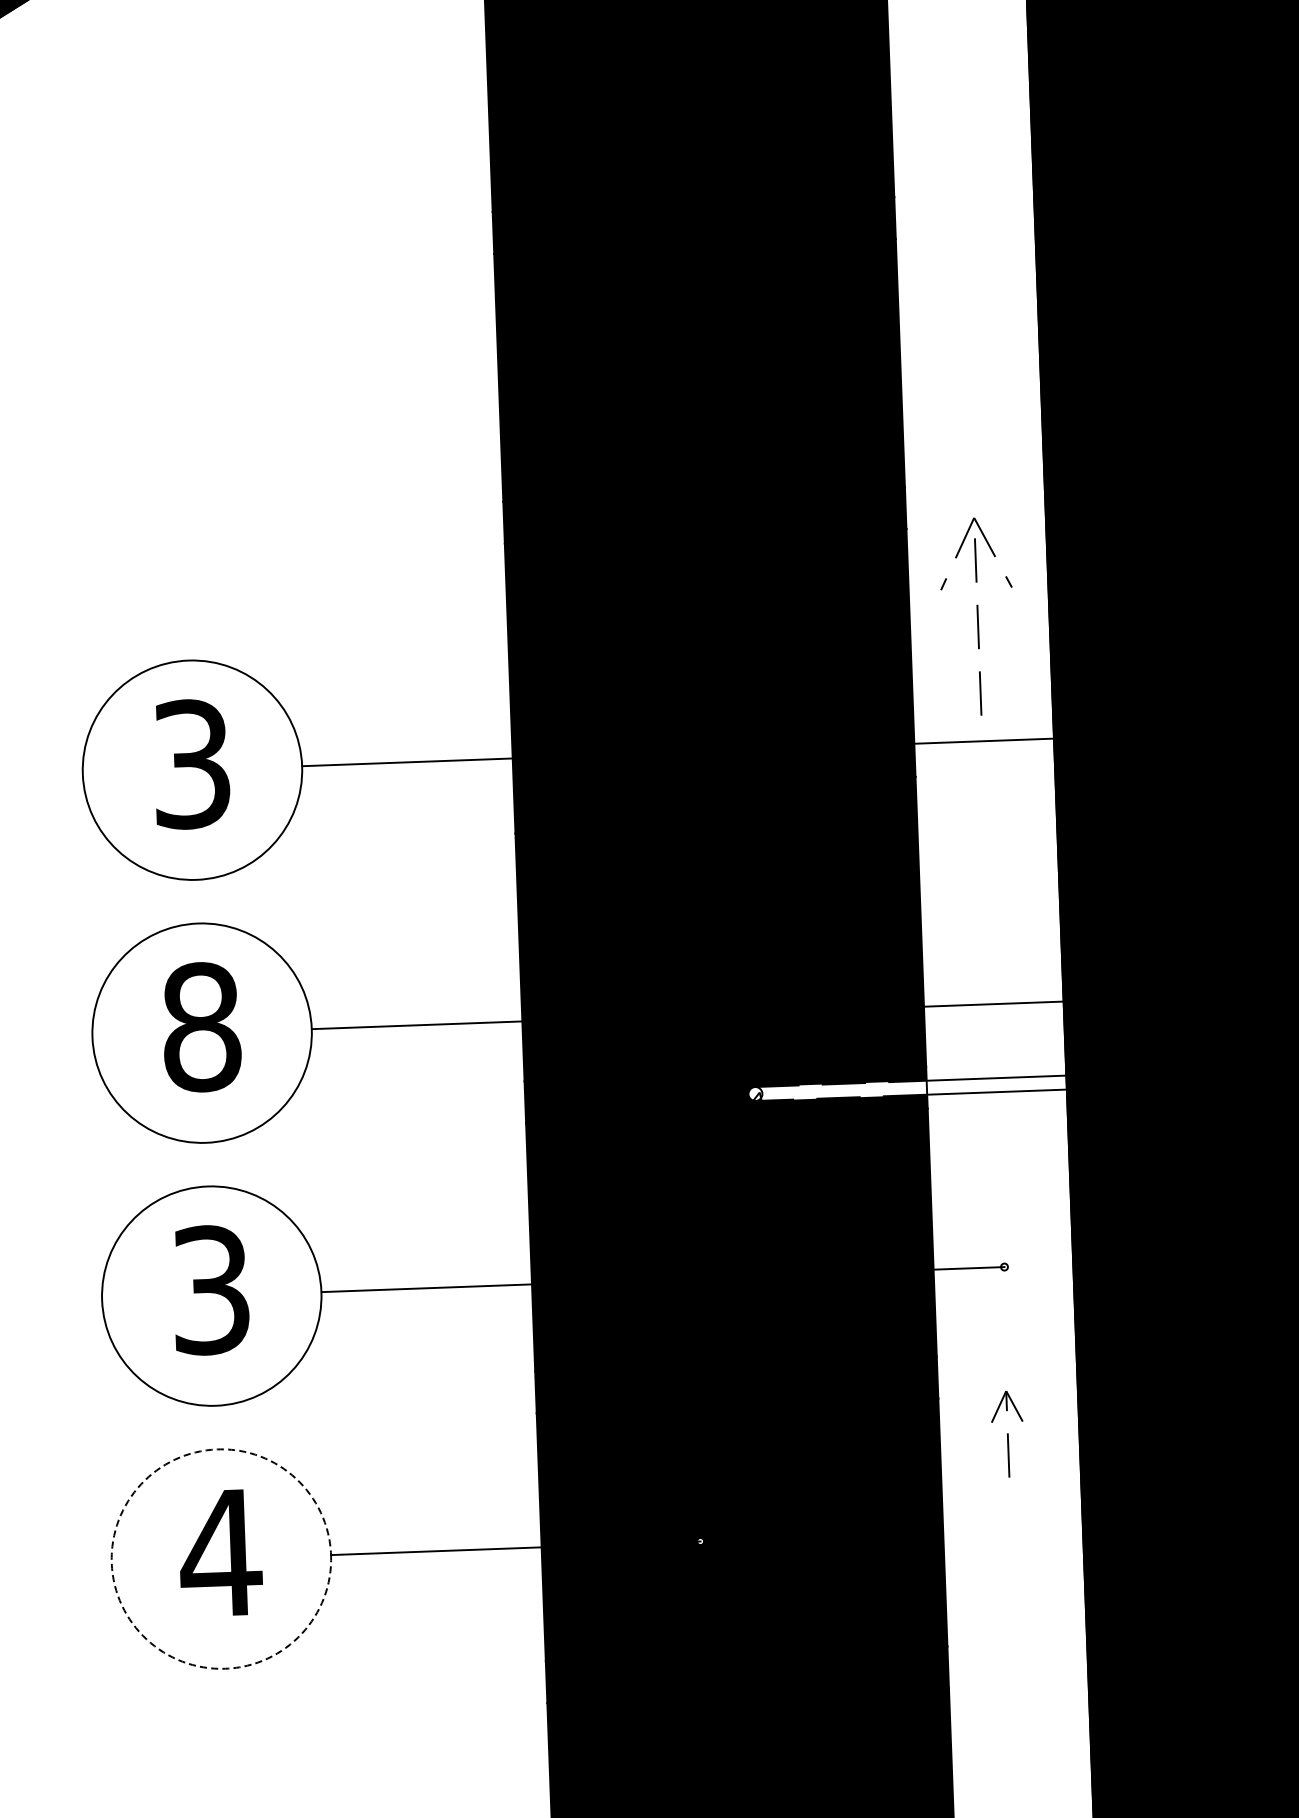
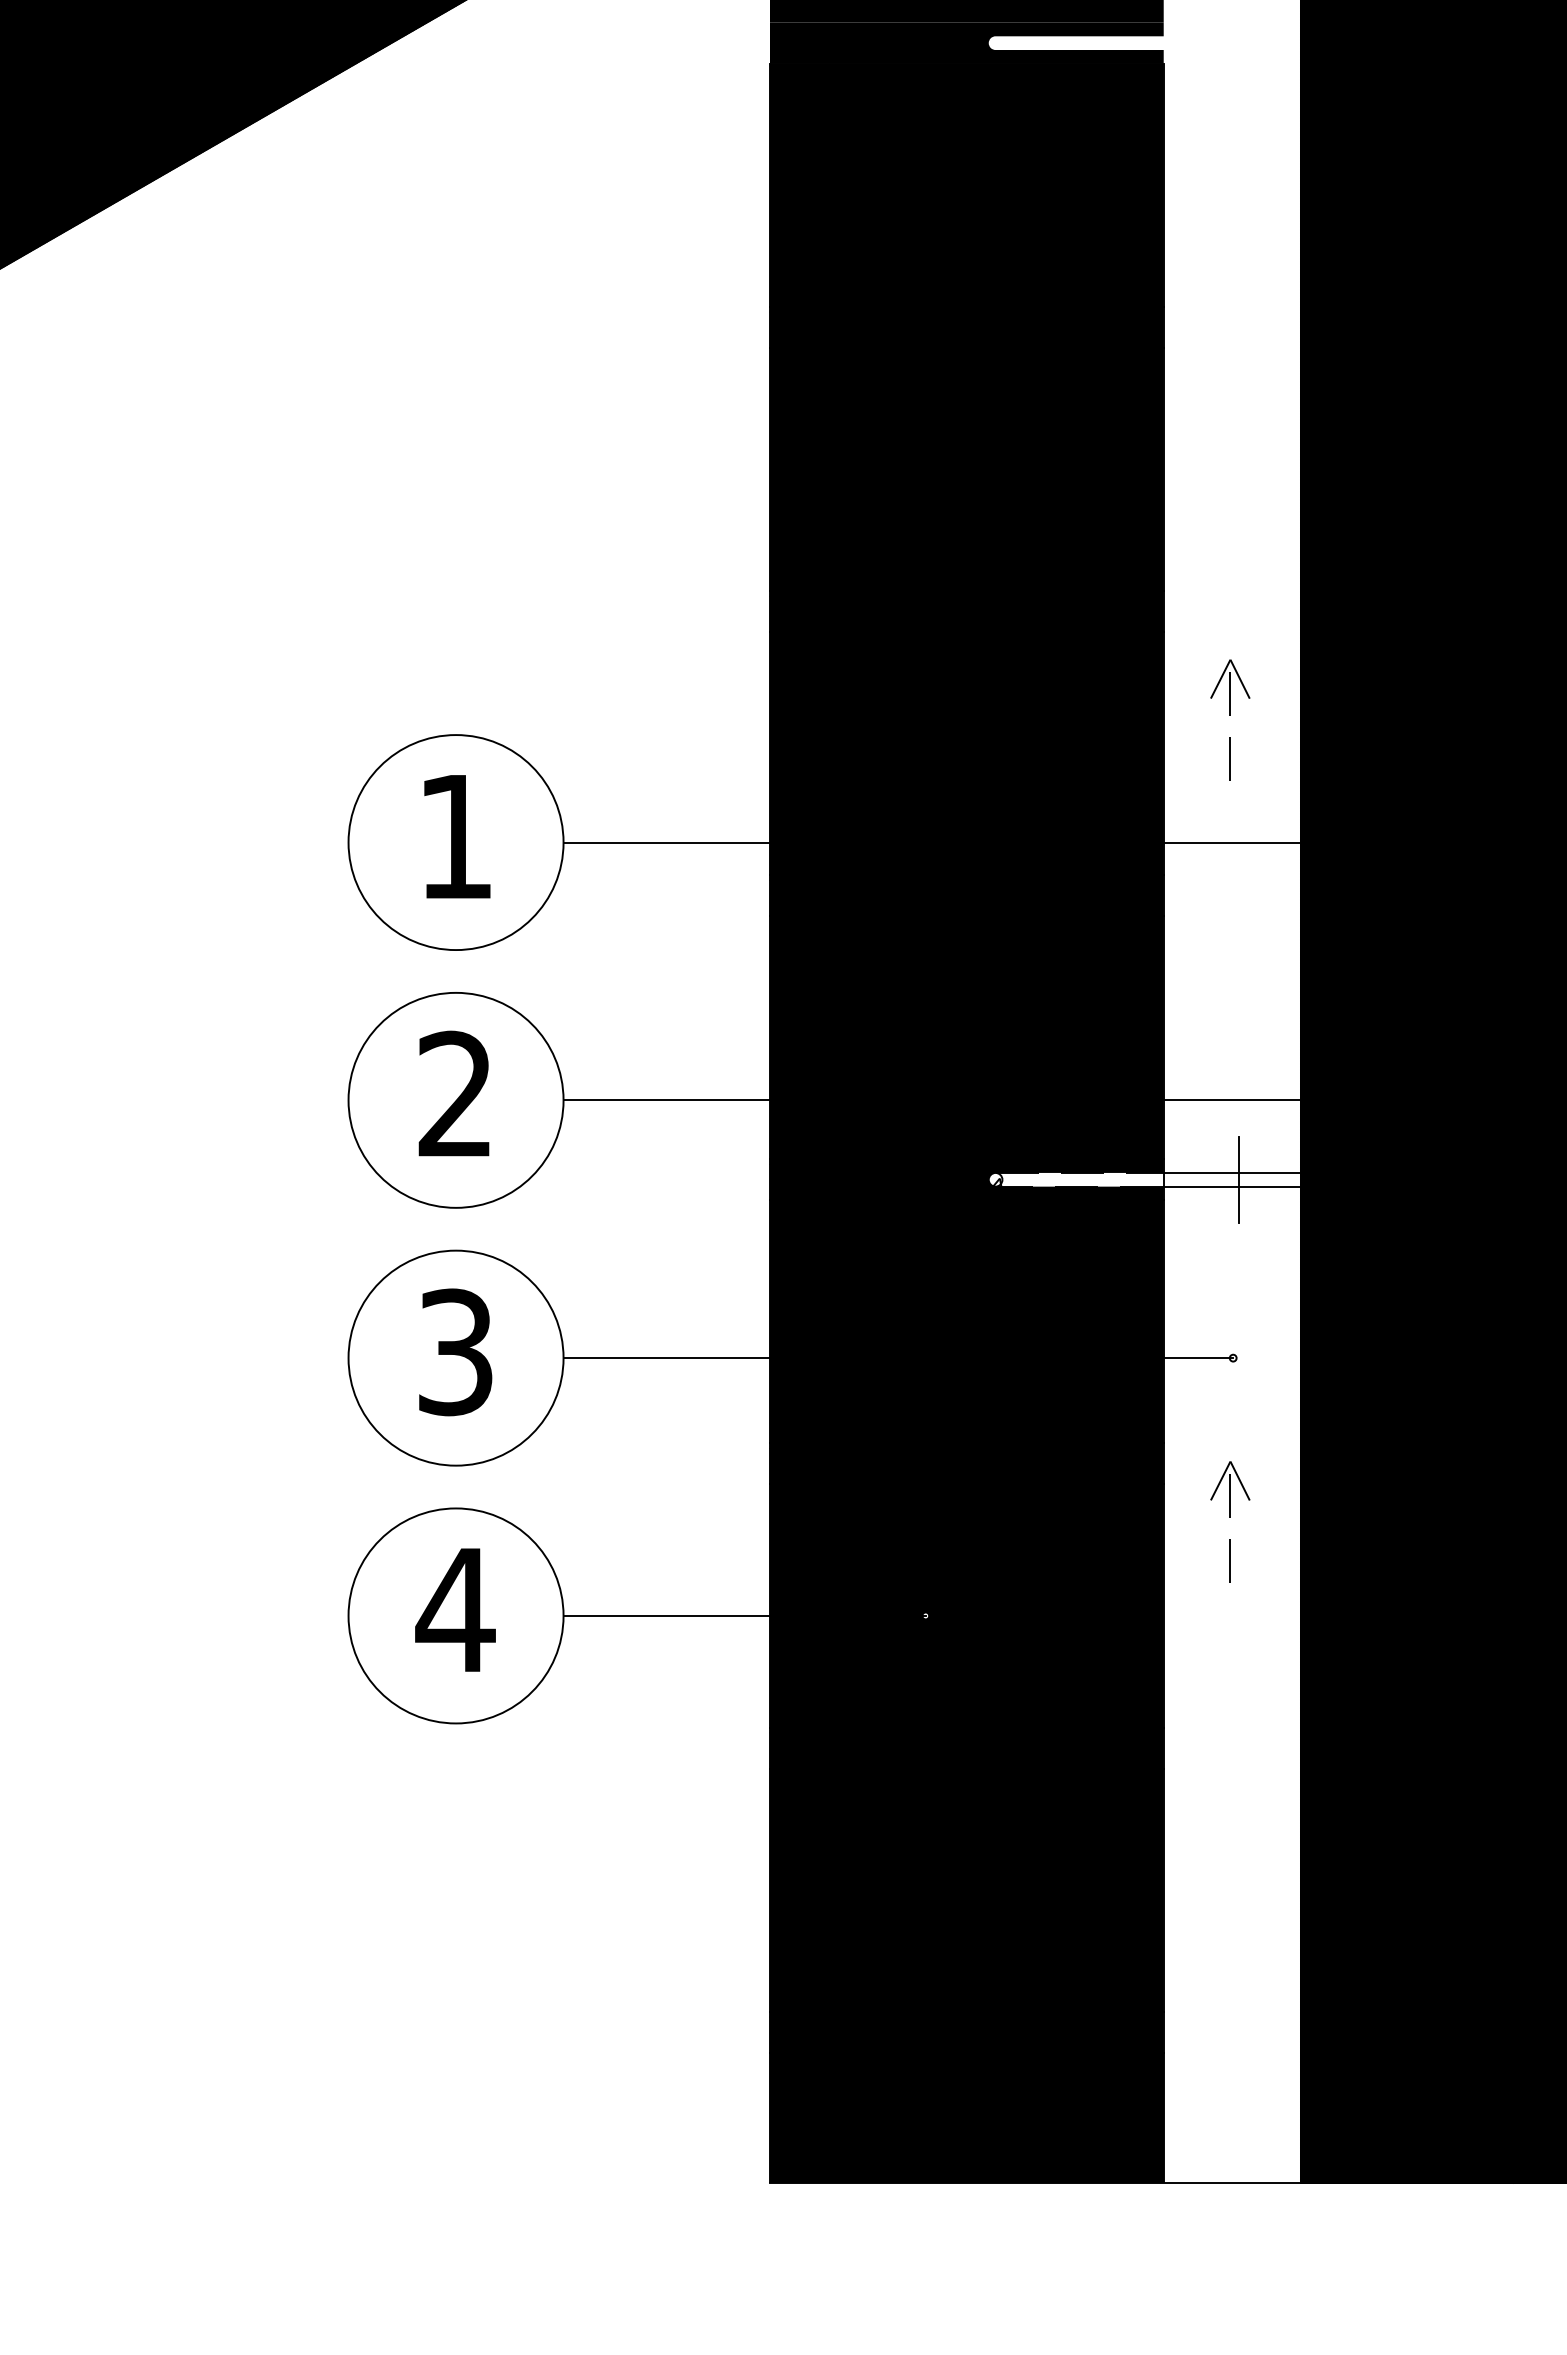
part: (977, 615) -> (1230, 719), size x0.62
text: (191, 764) -> (455, 836), 3 -> 1
text: (202, 1027) -> (456, 1094), 8 -> 2
line: (1003, 1084) -> (1238, 1179), added
part: (1007, 1433) -> (1230, 1521), size x1.43
circle: (220, 1558) -> (455, 1615), dashed -> solid

